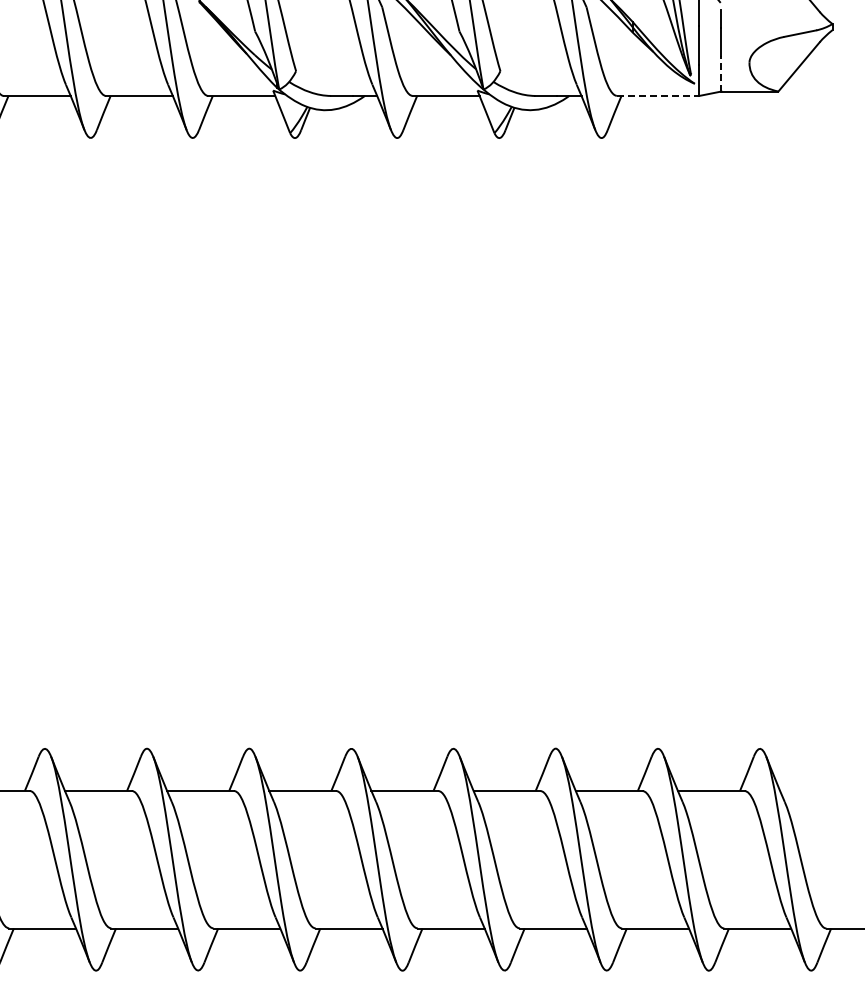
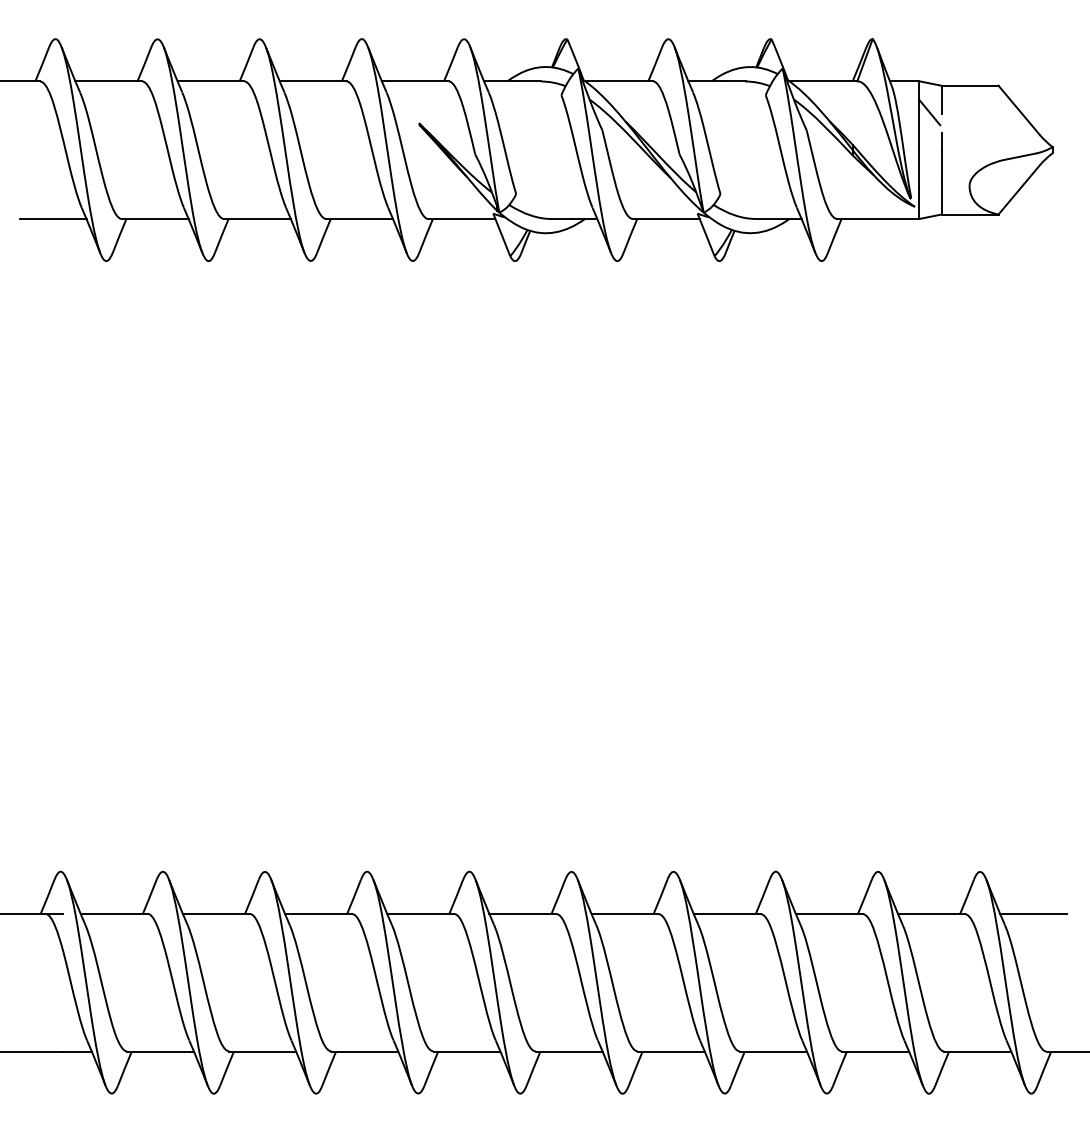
line: (721, 73) -> (941, 196), dashed -> solid
line: (658, 95) -> (878, 218), dashed -> solid
line: (813, 790) -> (1033, 913), added

